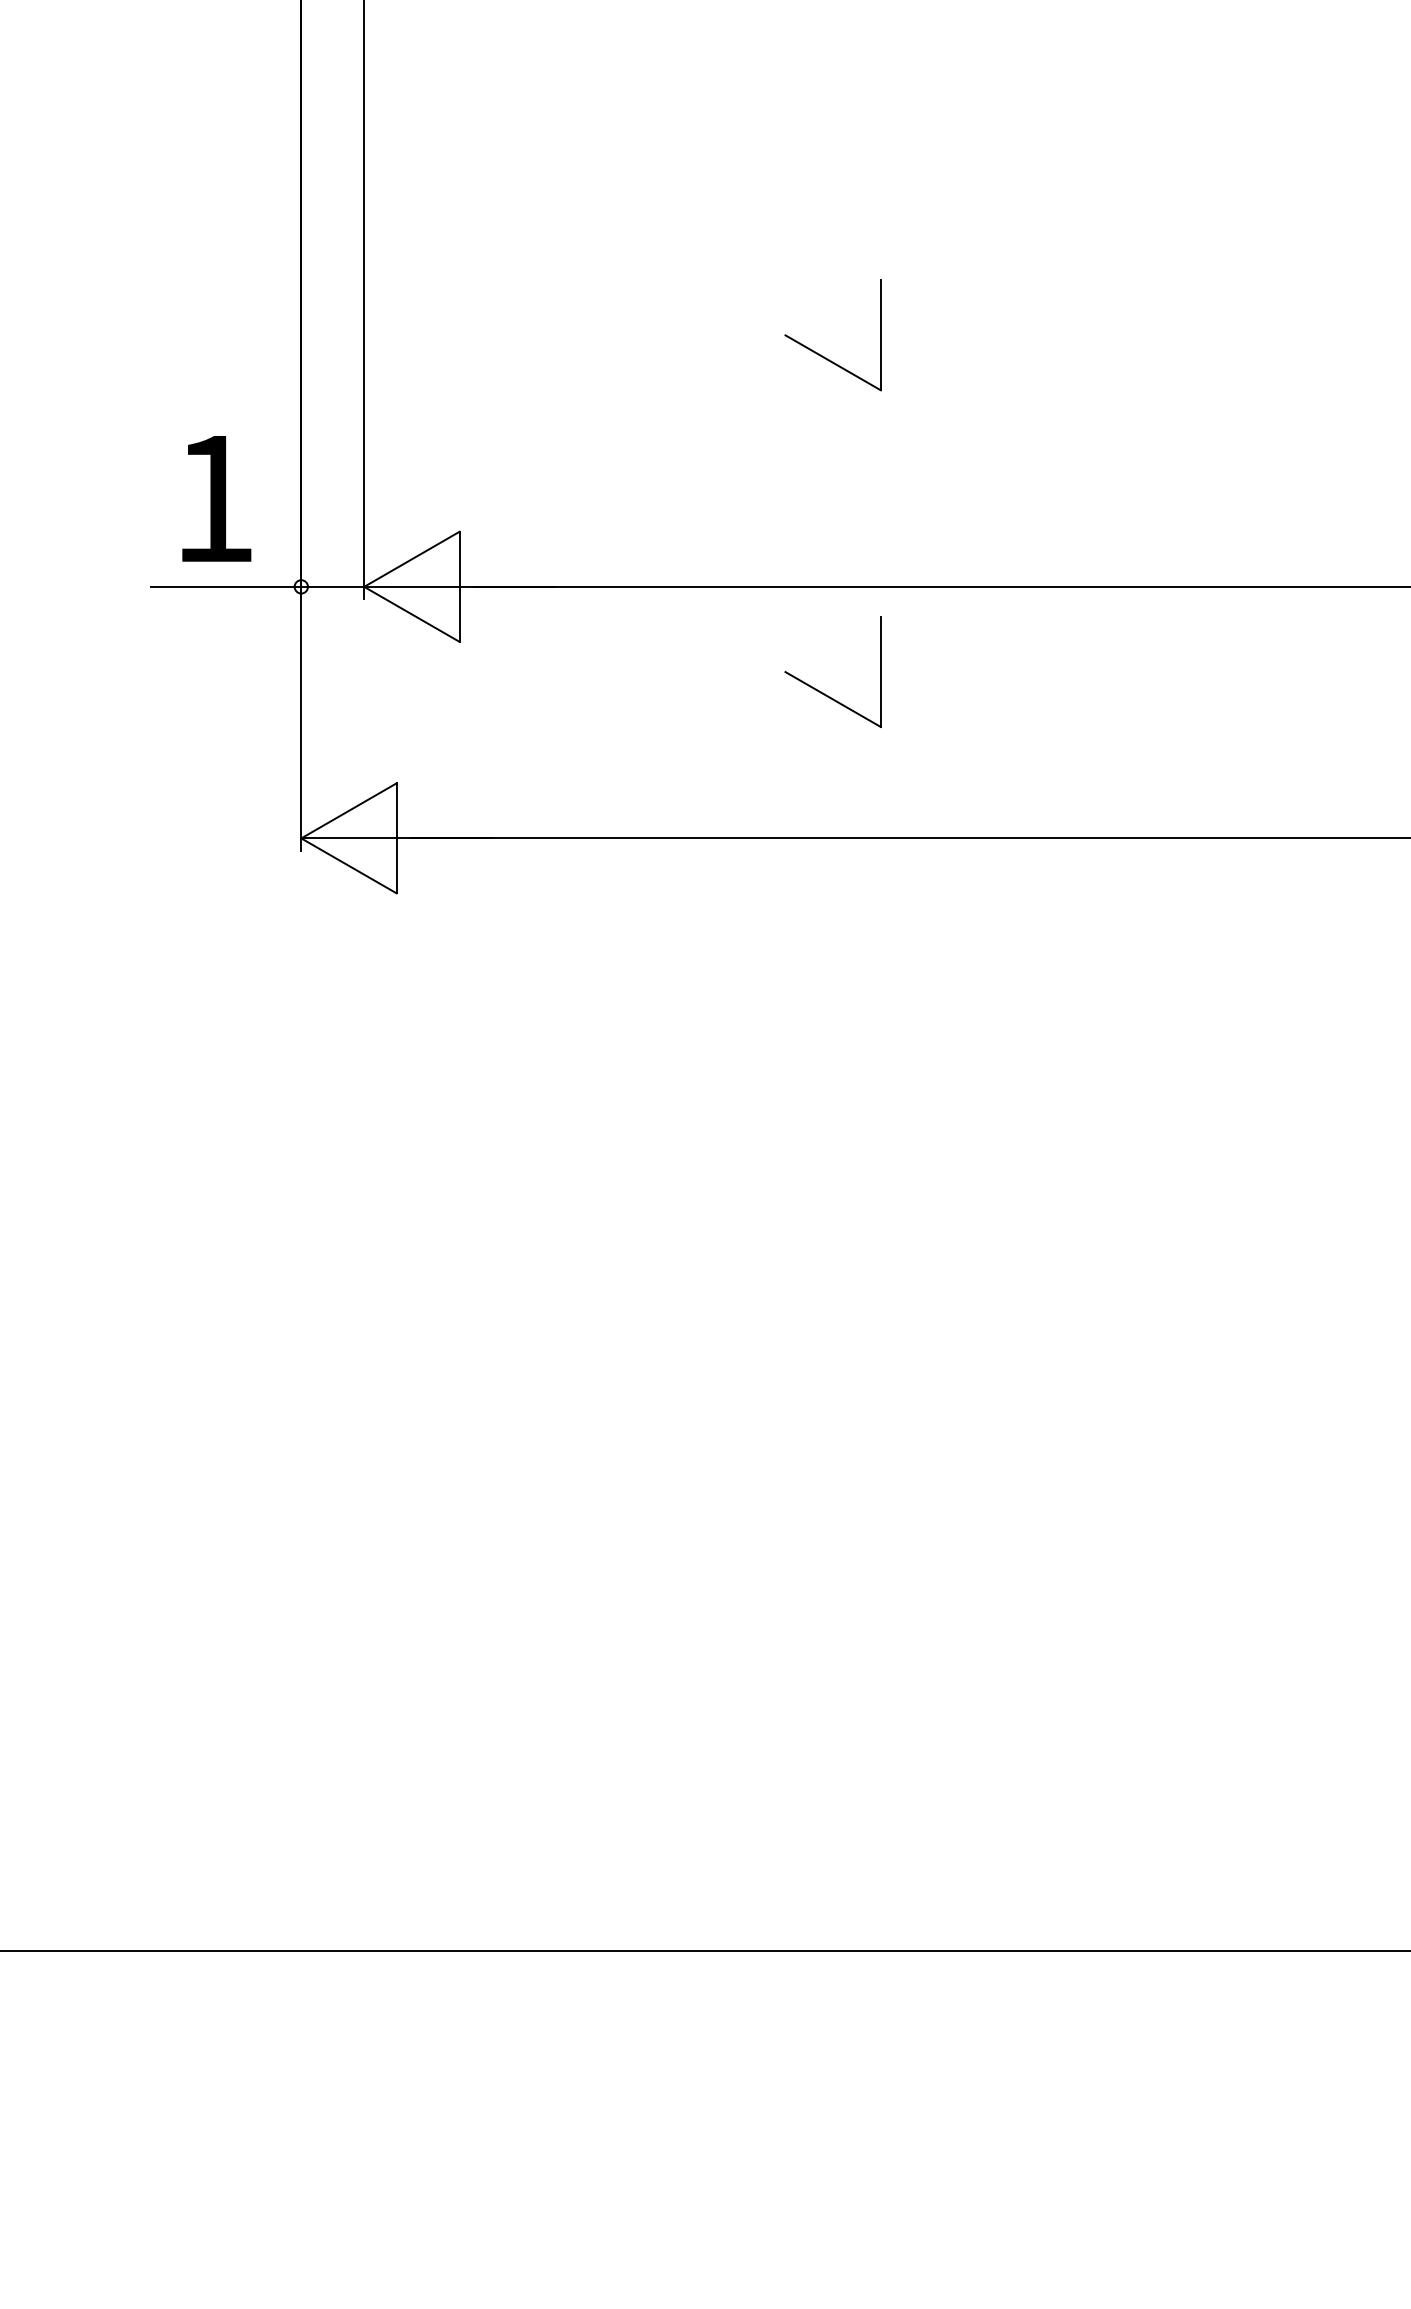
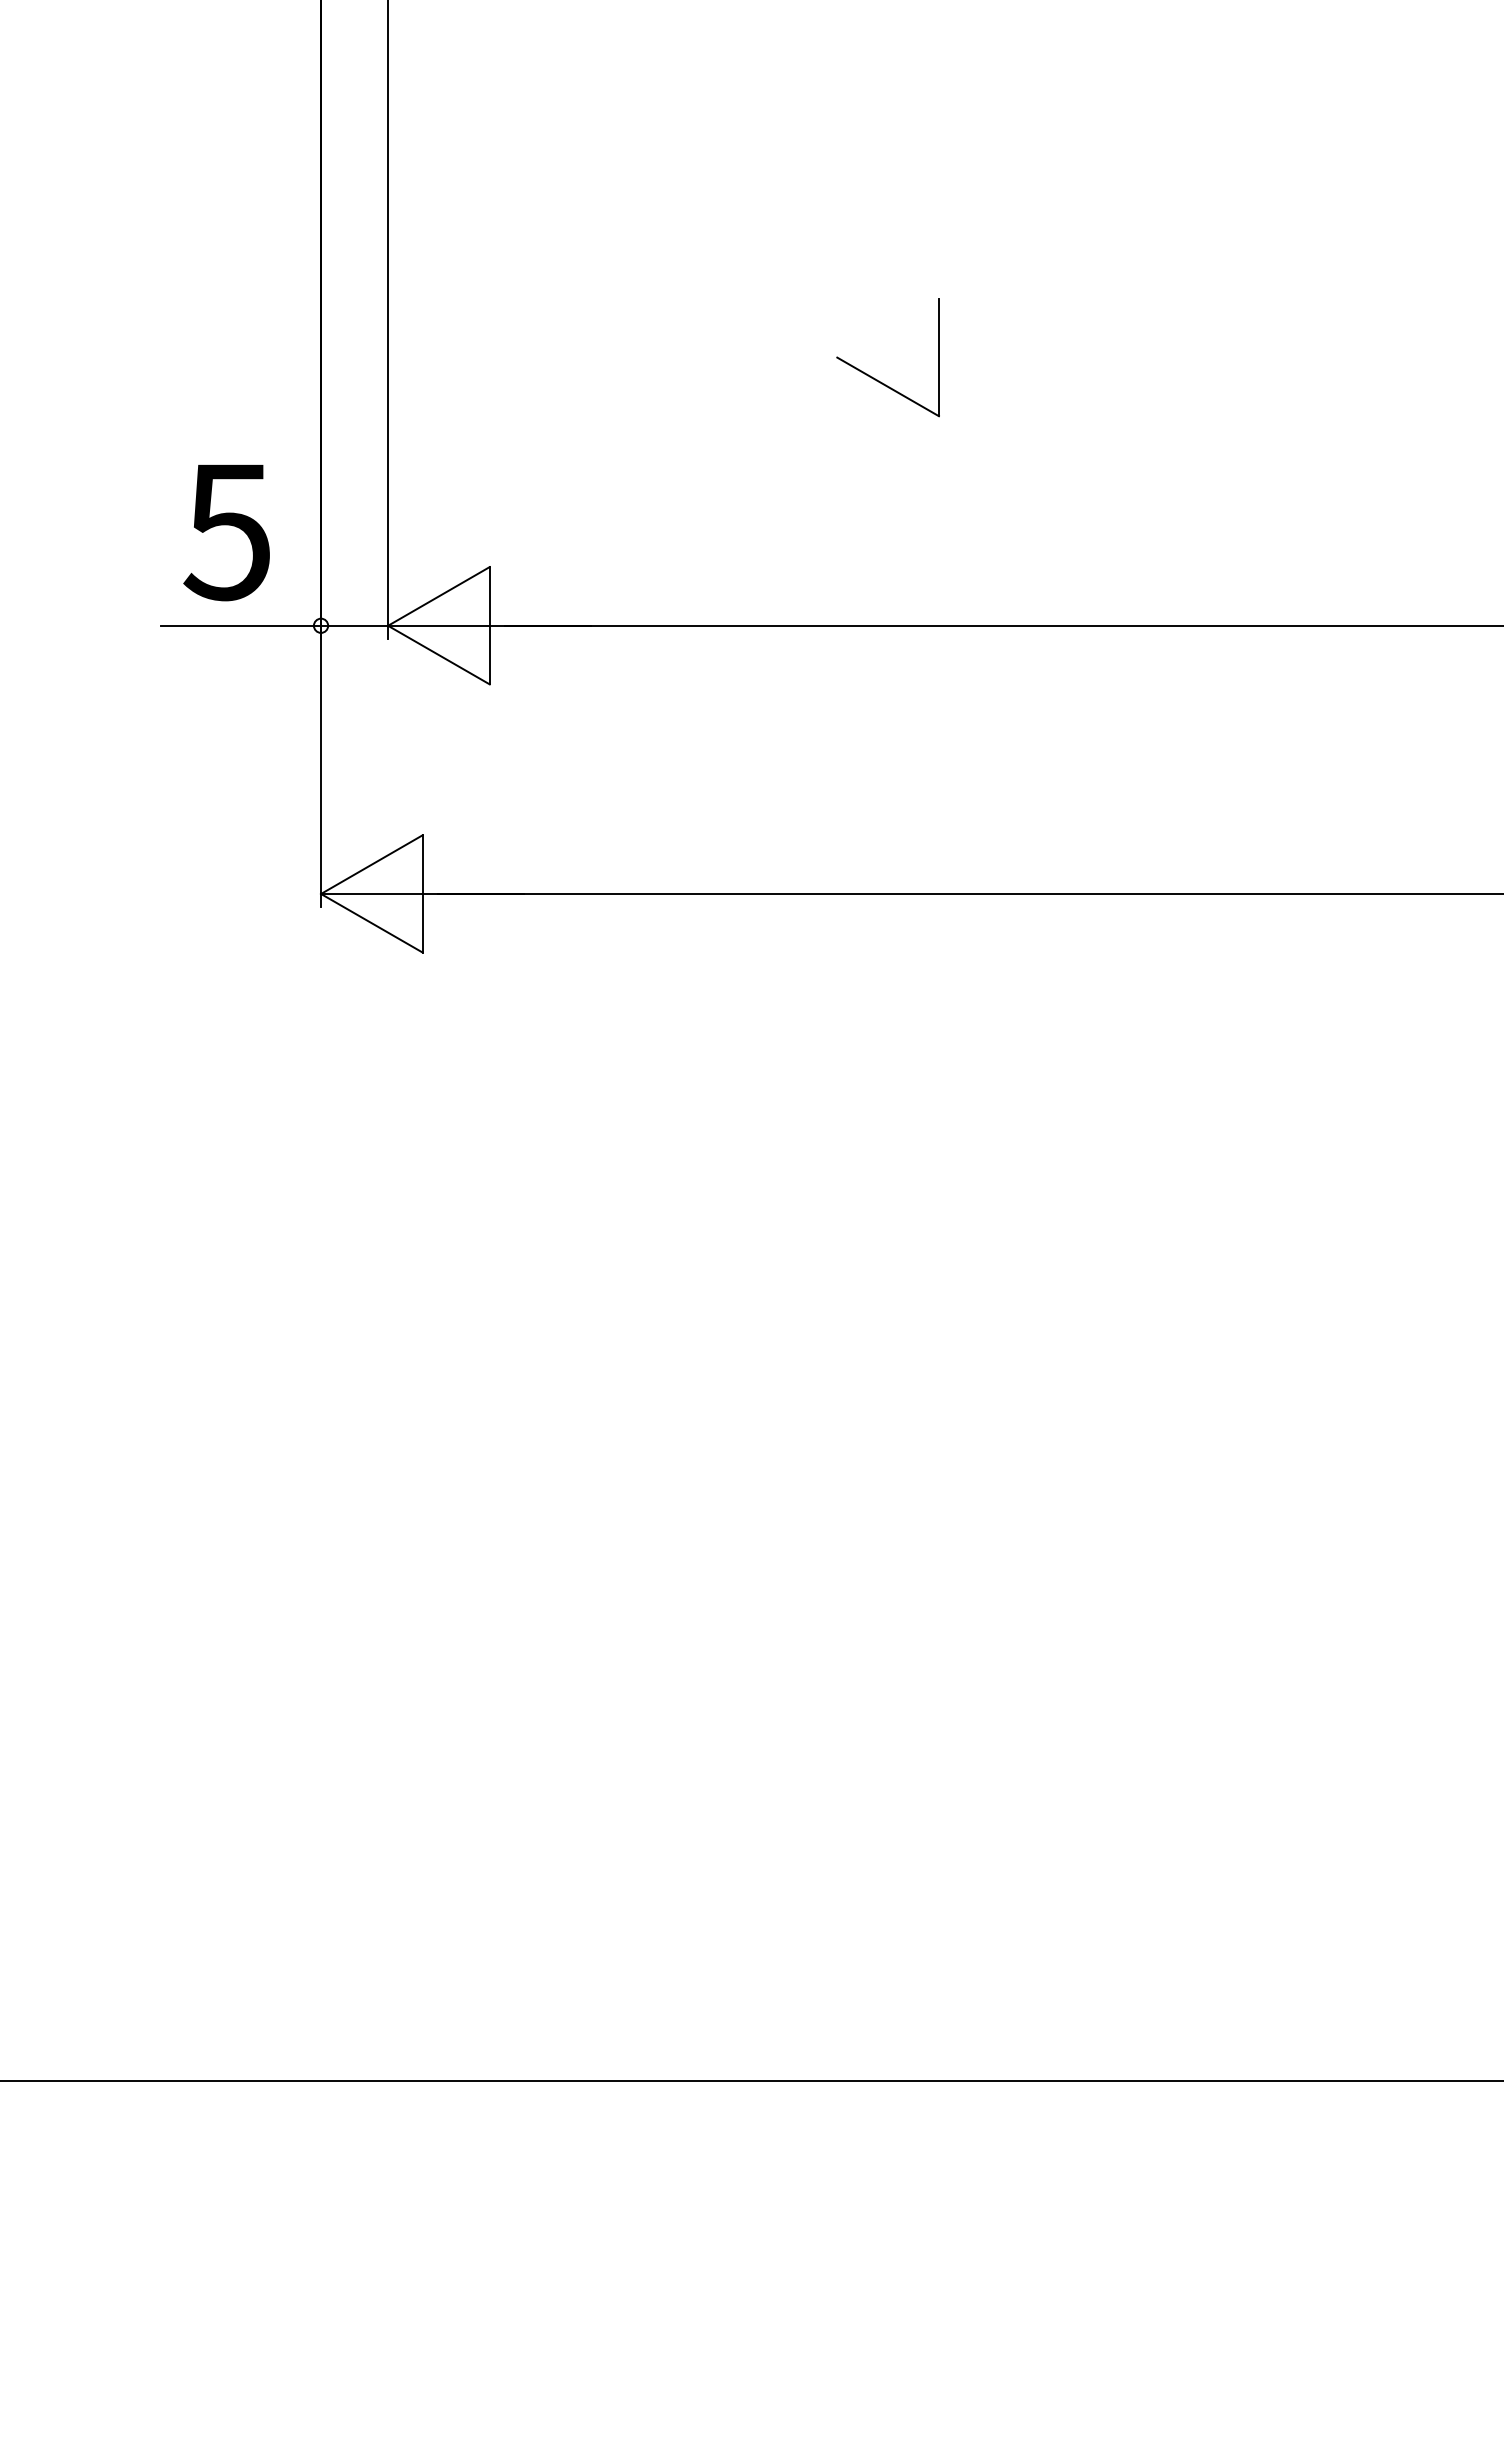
text: (212, 499) -> (226, 532), 1 -> 5
part: (823, 692) -> (877, 738), removed

